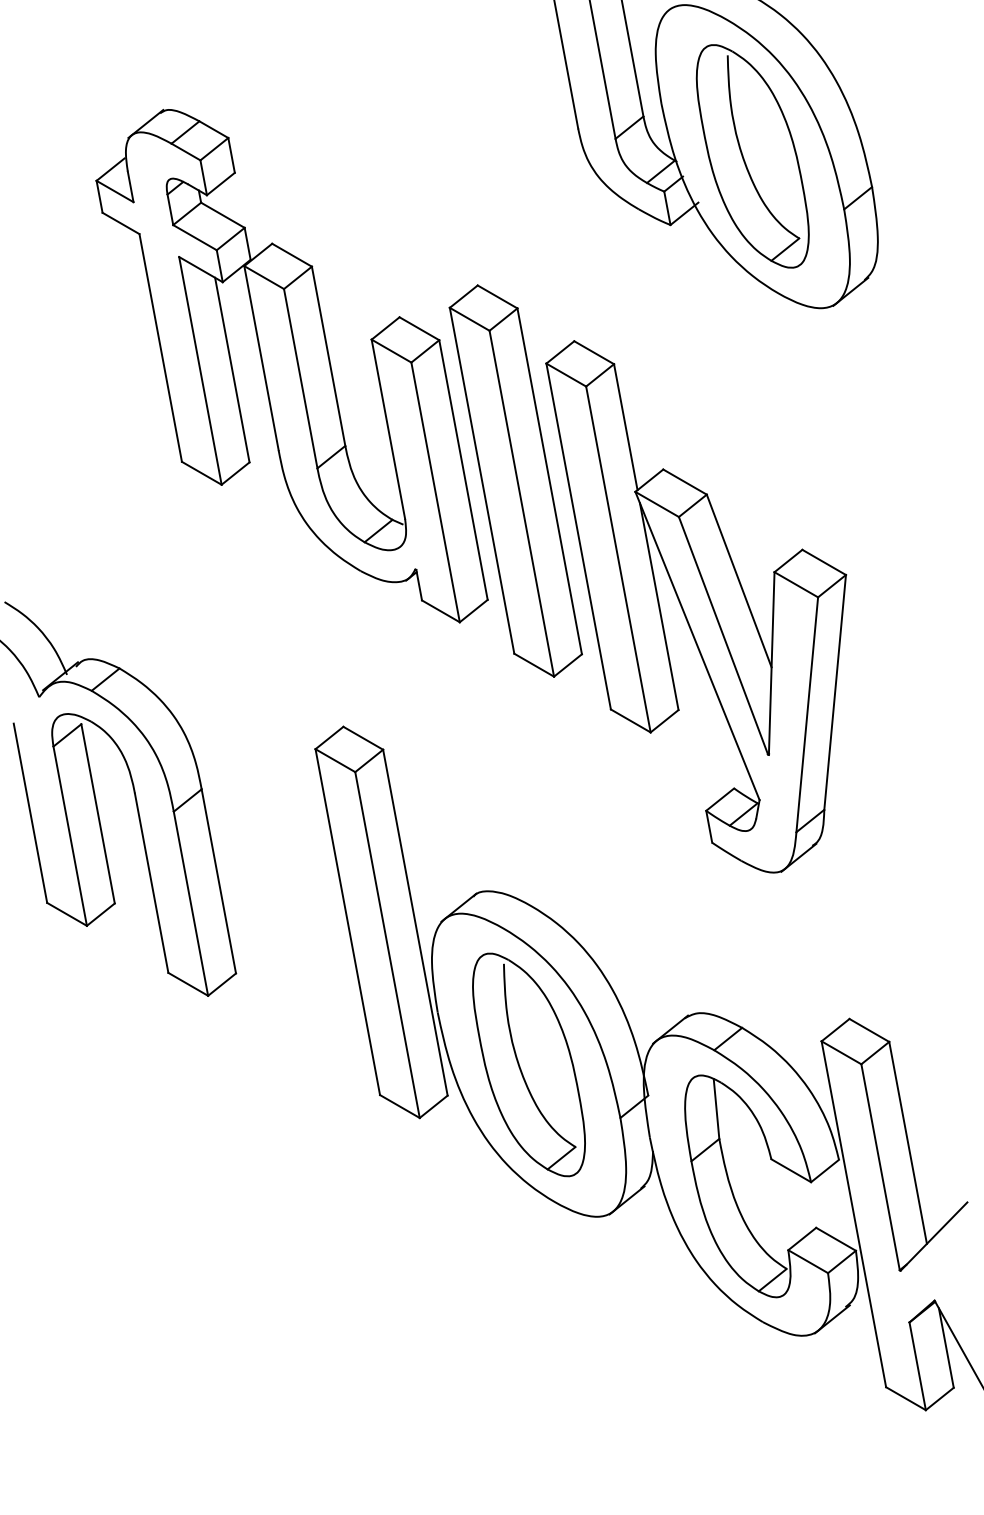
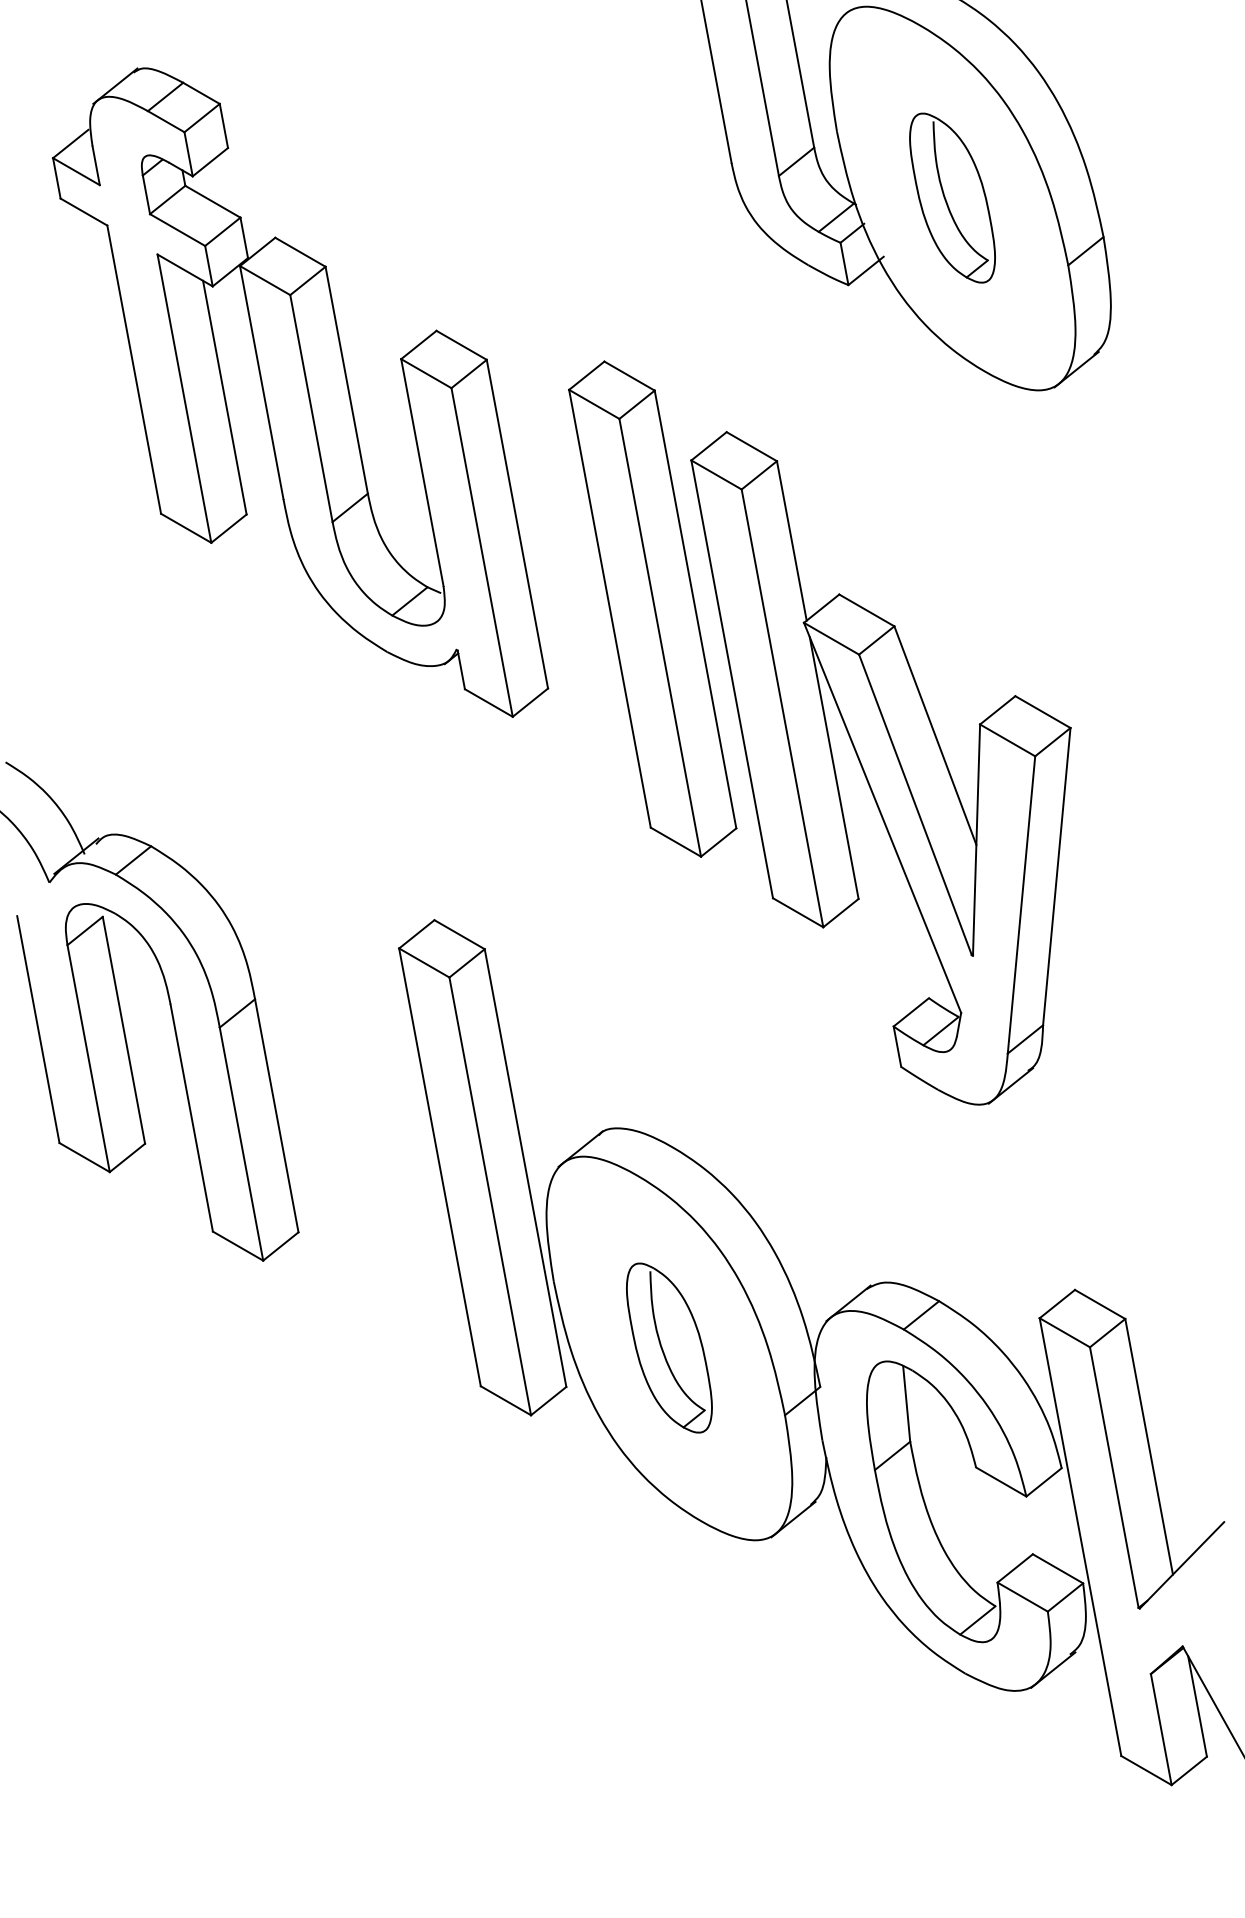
part: (752, 155) -> (952, 197), size x0.6
part: (292, 366) -> (300, 392), moved
part: (529, 1064) -> (669, 1347), size x0.6

